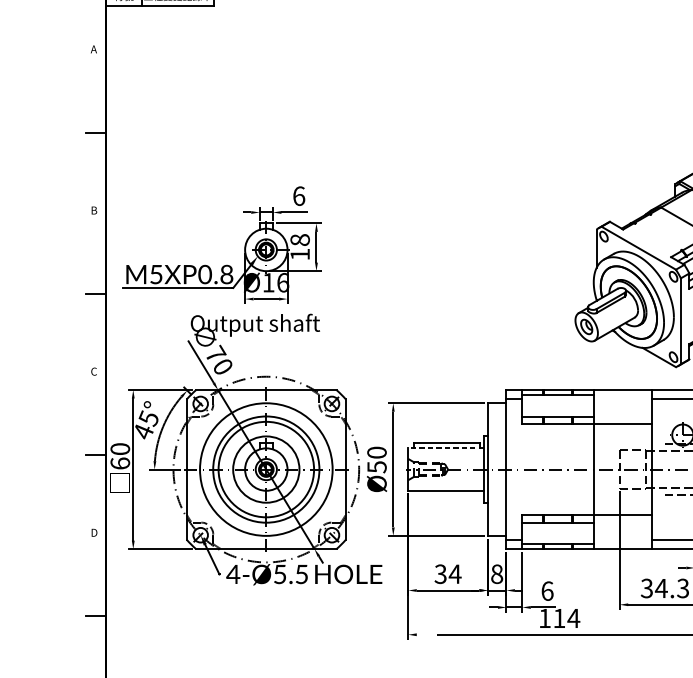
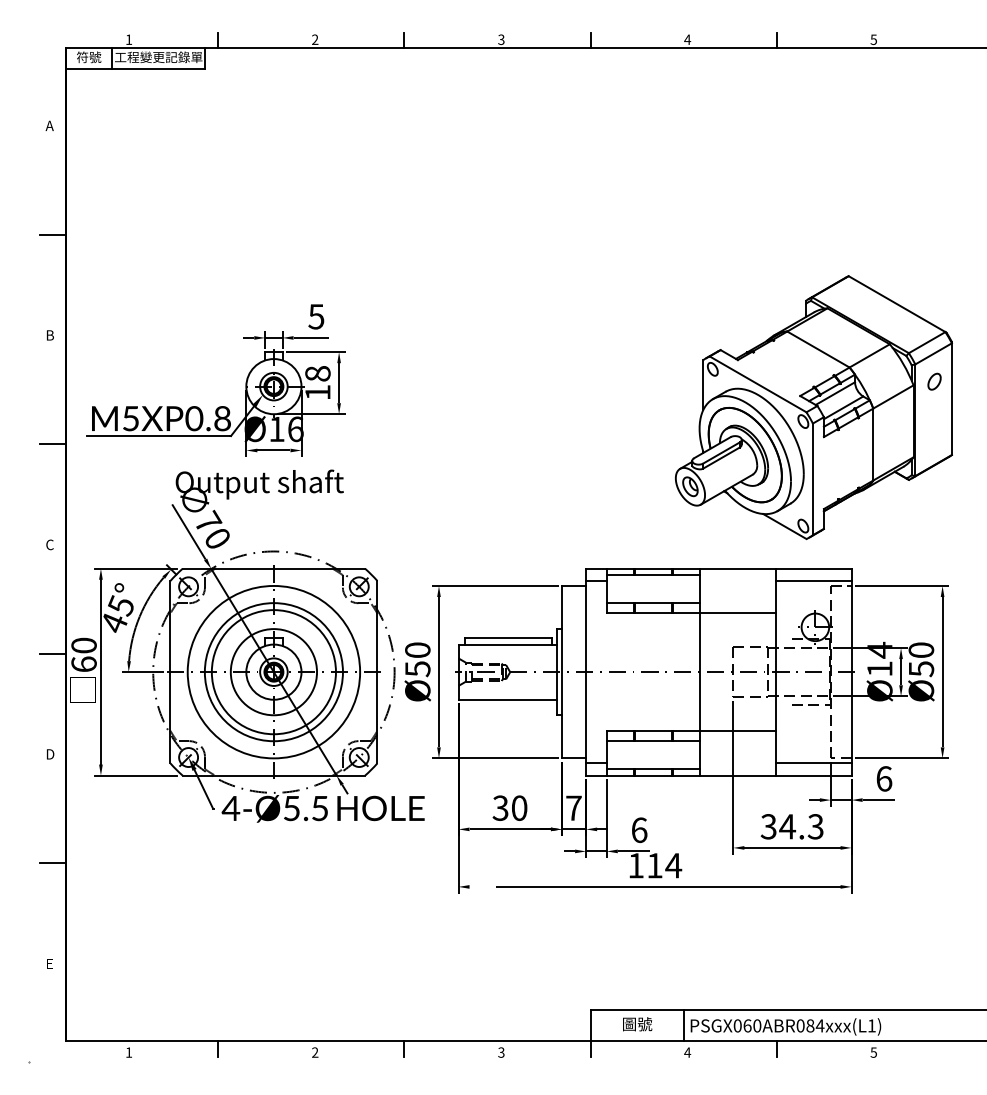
text: (299, 195) -> (316, 316), 6 -> 5
line: (445, 448) -> (507, 644), dashed -> solid
text: (455, 573) -> (519, 807), 34 -> 30
text: (496, 573) -> (573, 807), 8 -> 7

